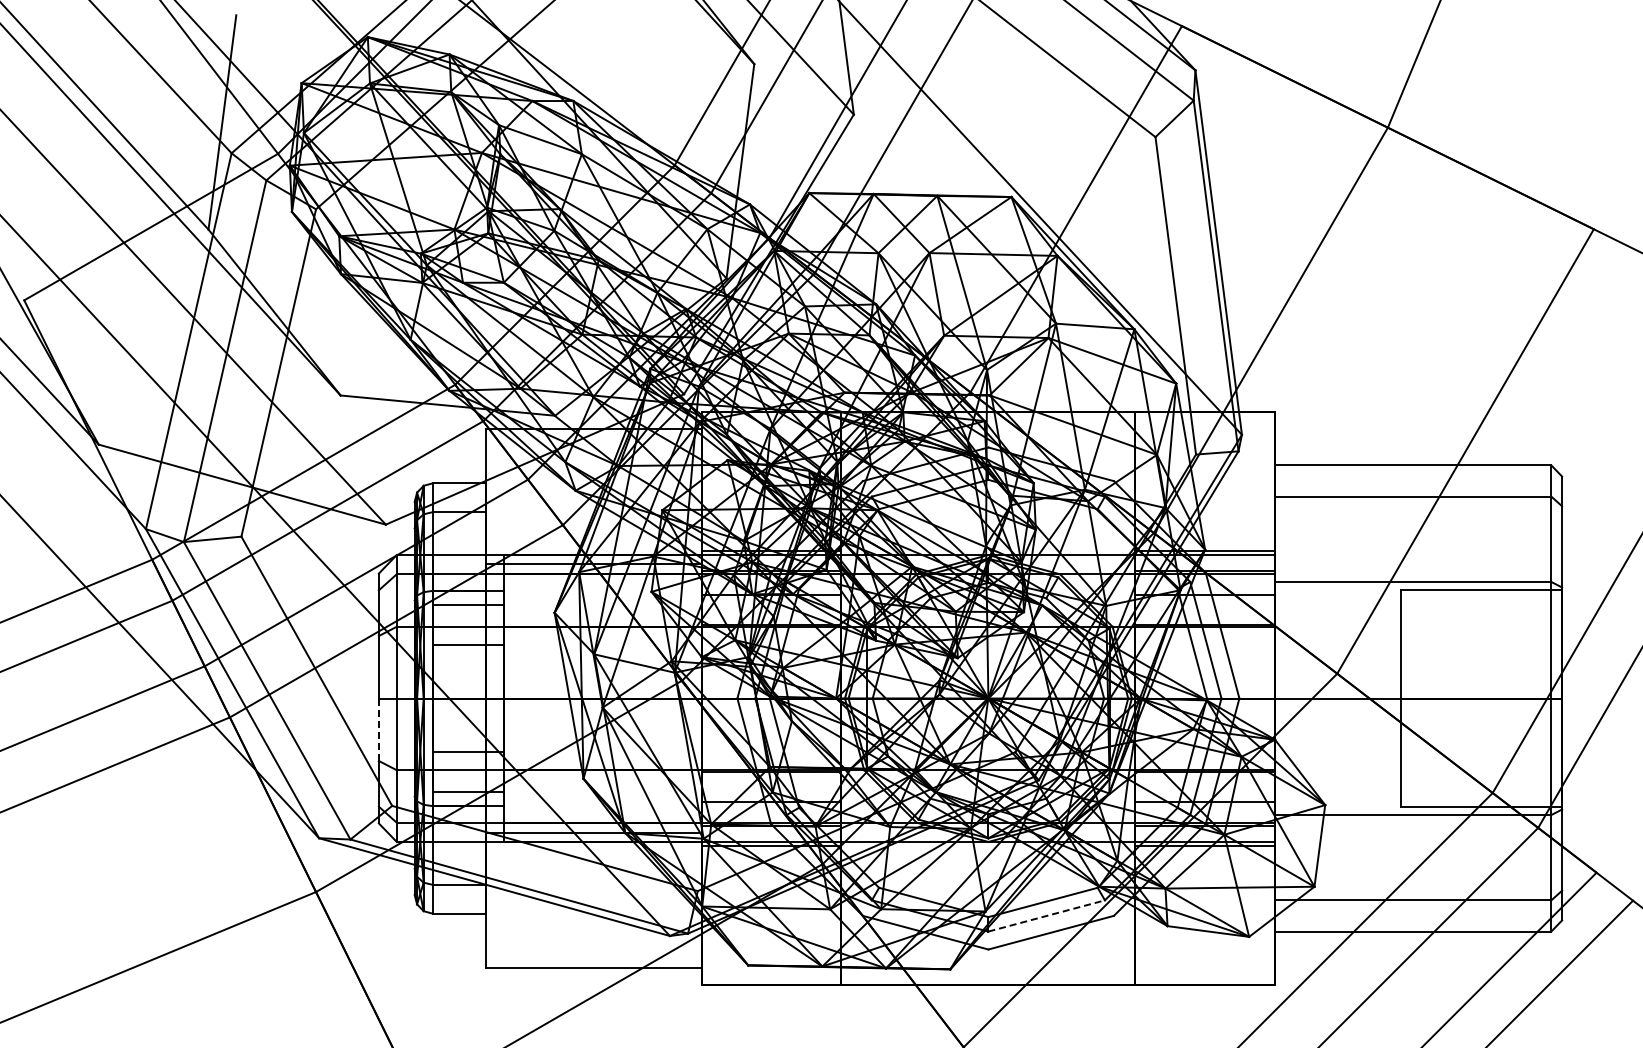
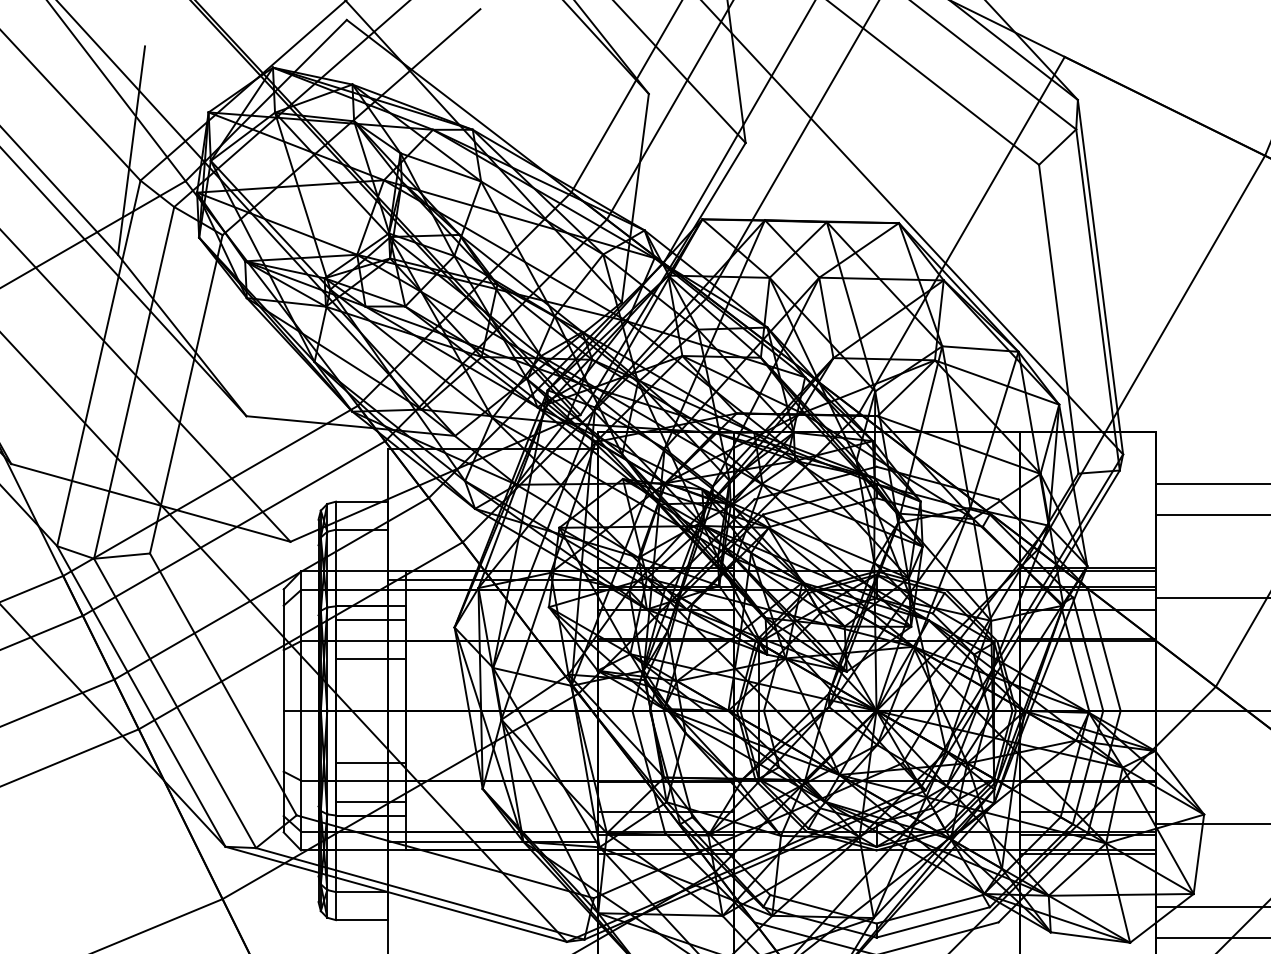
line: (378, 730) -> (283, 742), dashed -> solid
line: (1047, 915) -> (934, 921), dashed -> solid

